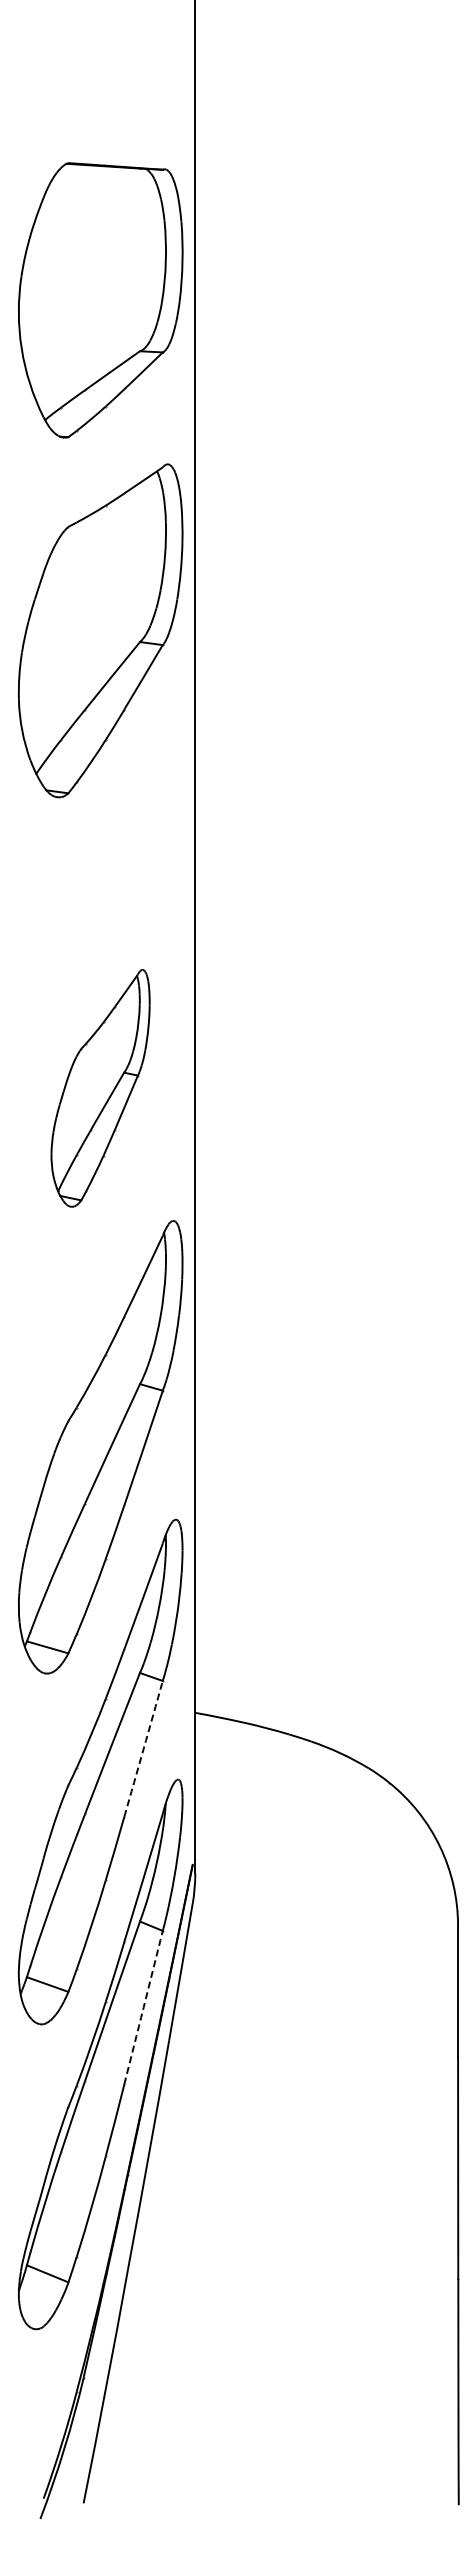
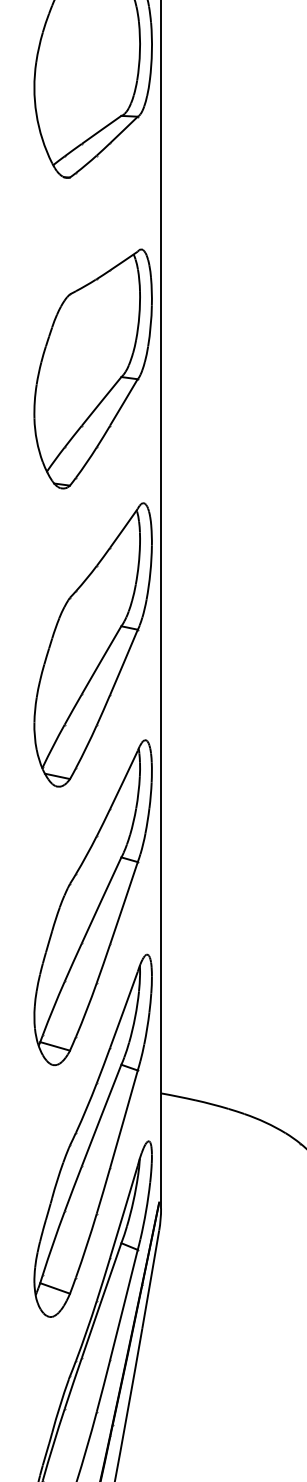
part: (100, 630) -> (93, 368), moved
part: (100, 1088) -> (93, 645), size x1.67
arc: (143, 1748) -> (123, 1118), dashed -> solid
arc: (143, 2007) -> (123, 1304), dashed -> solid

